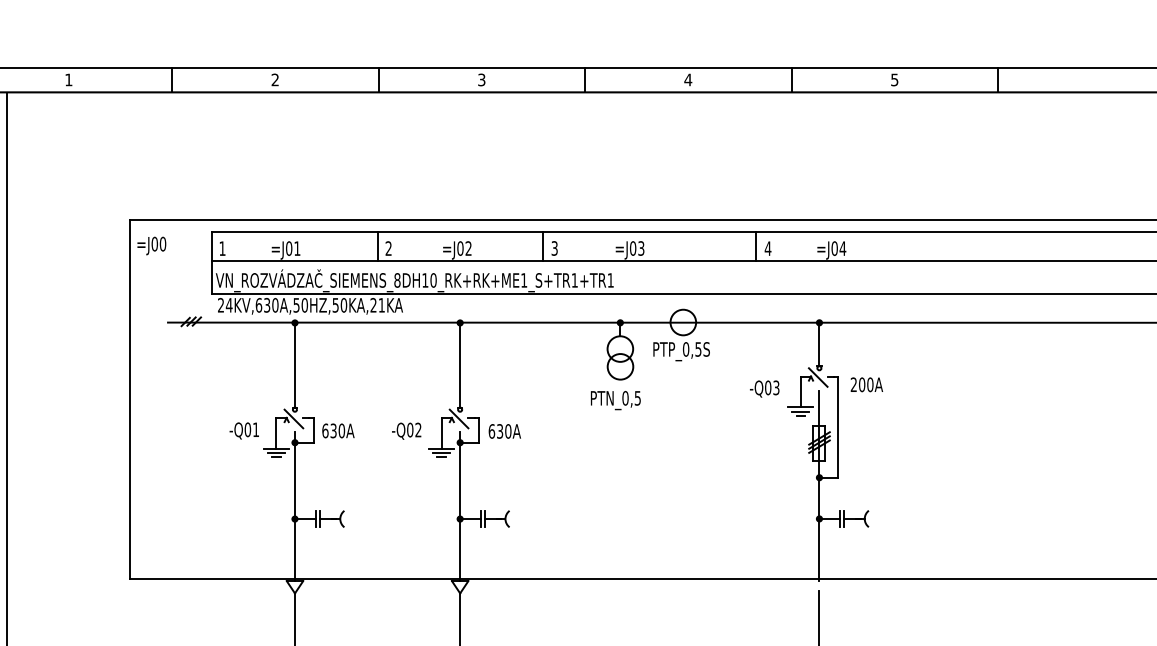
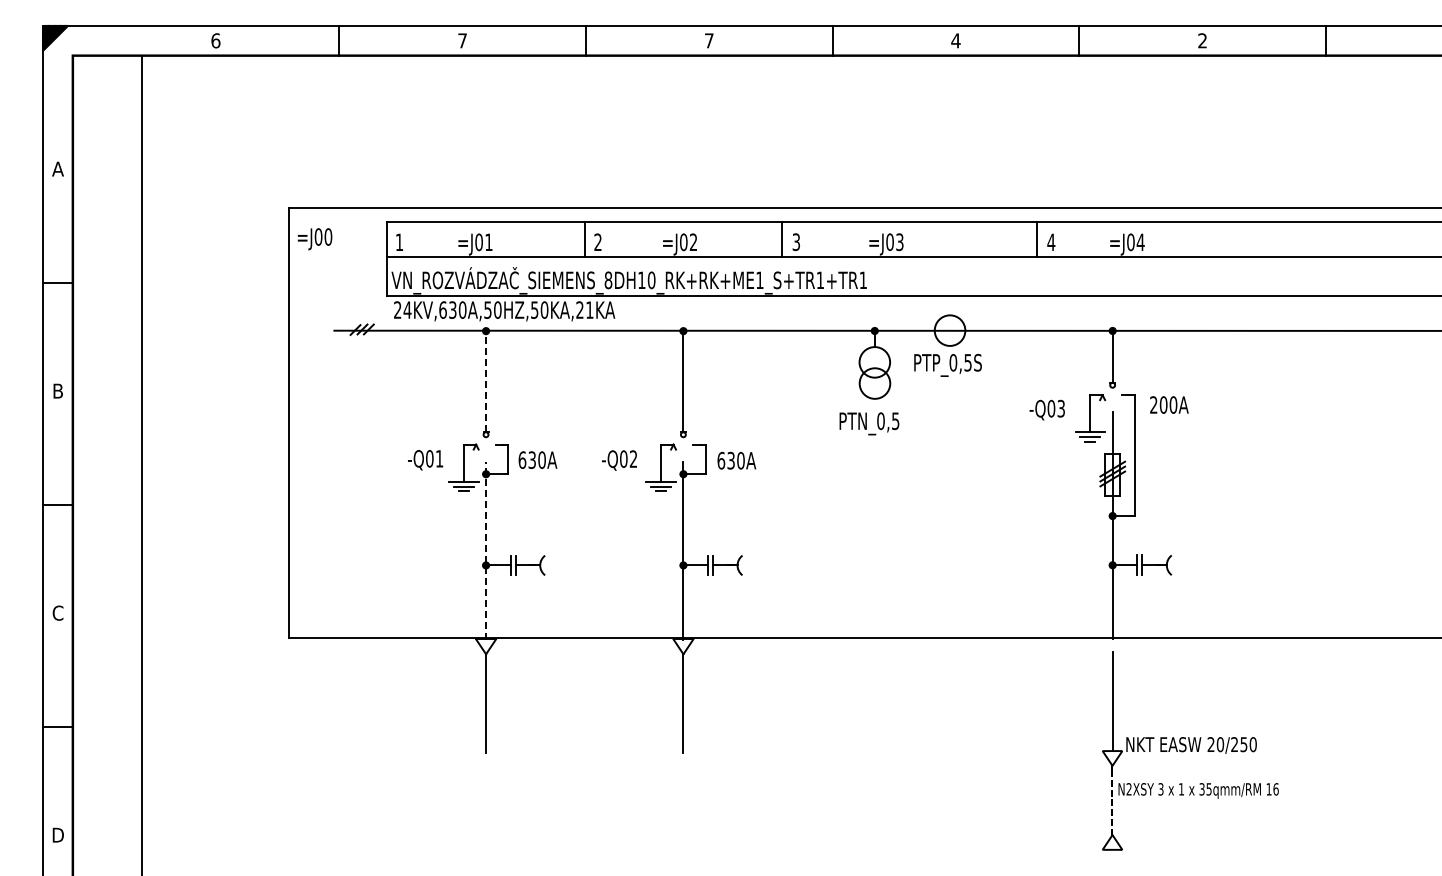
text: (68, 79) -> (215, 40), 1 -> 6
text: (275, 79) -> (462, 40), 2 -> 7
text: (481, 79) -> (709, 40), 3 -> 7
text: (894, 79) -> (1202, 40), 5 -> 2
line: (295, 365) -> (486, 381), solid -> dashed
line: (818, 377) -> (1111, 396), removed
line: (293, 418) -> (484, 445), removed
line: (459, 418) -> (682, 445), removed
line: (295, 506) -> (486, 550), solid -> dashed

